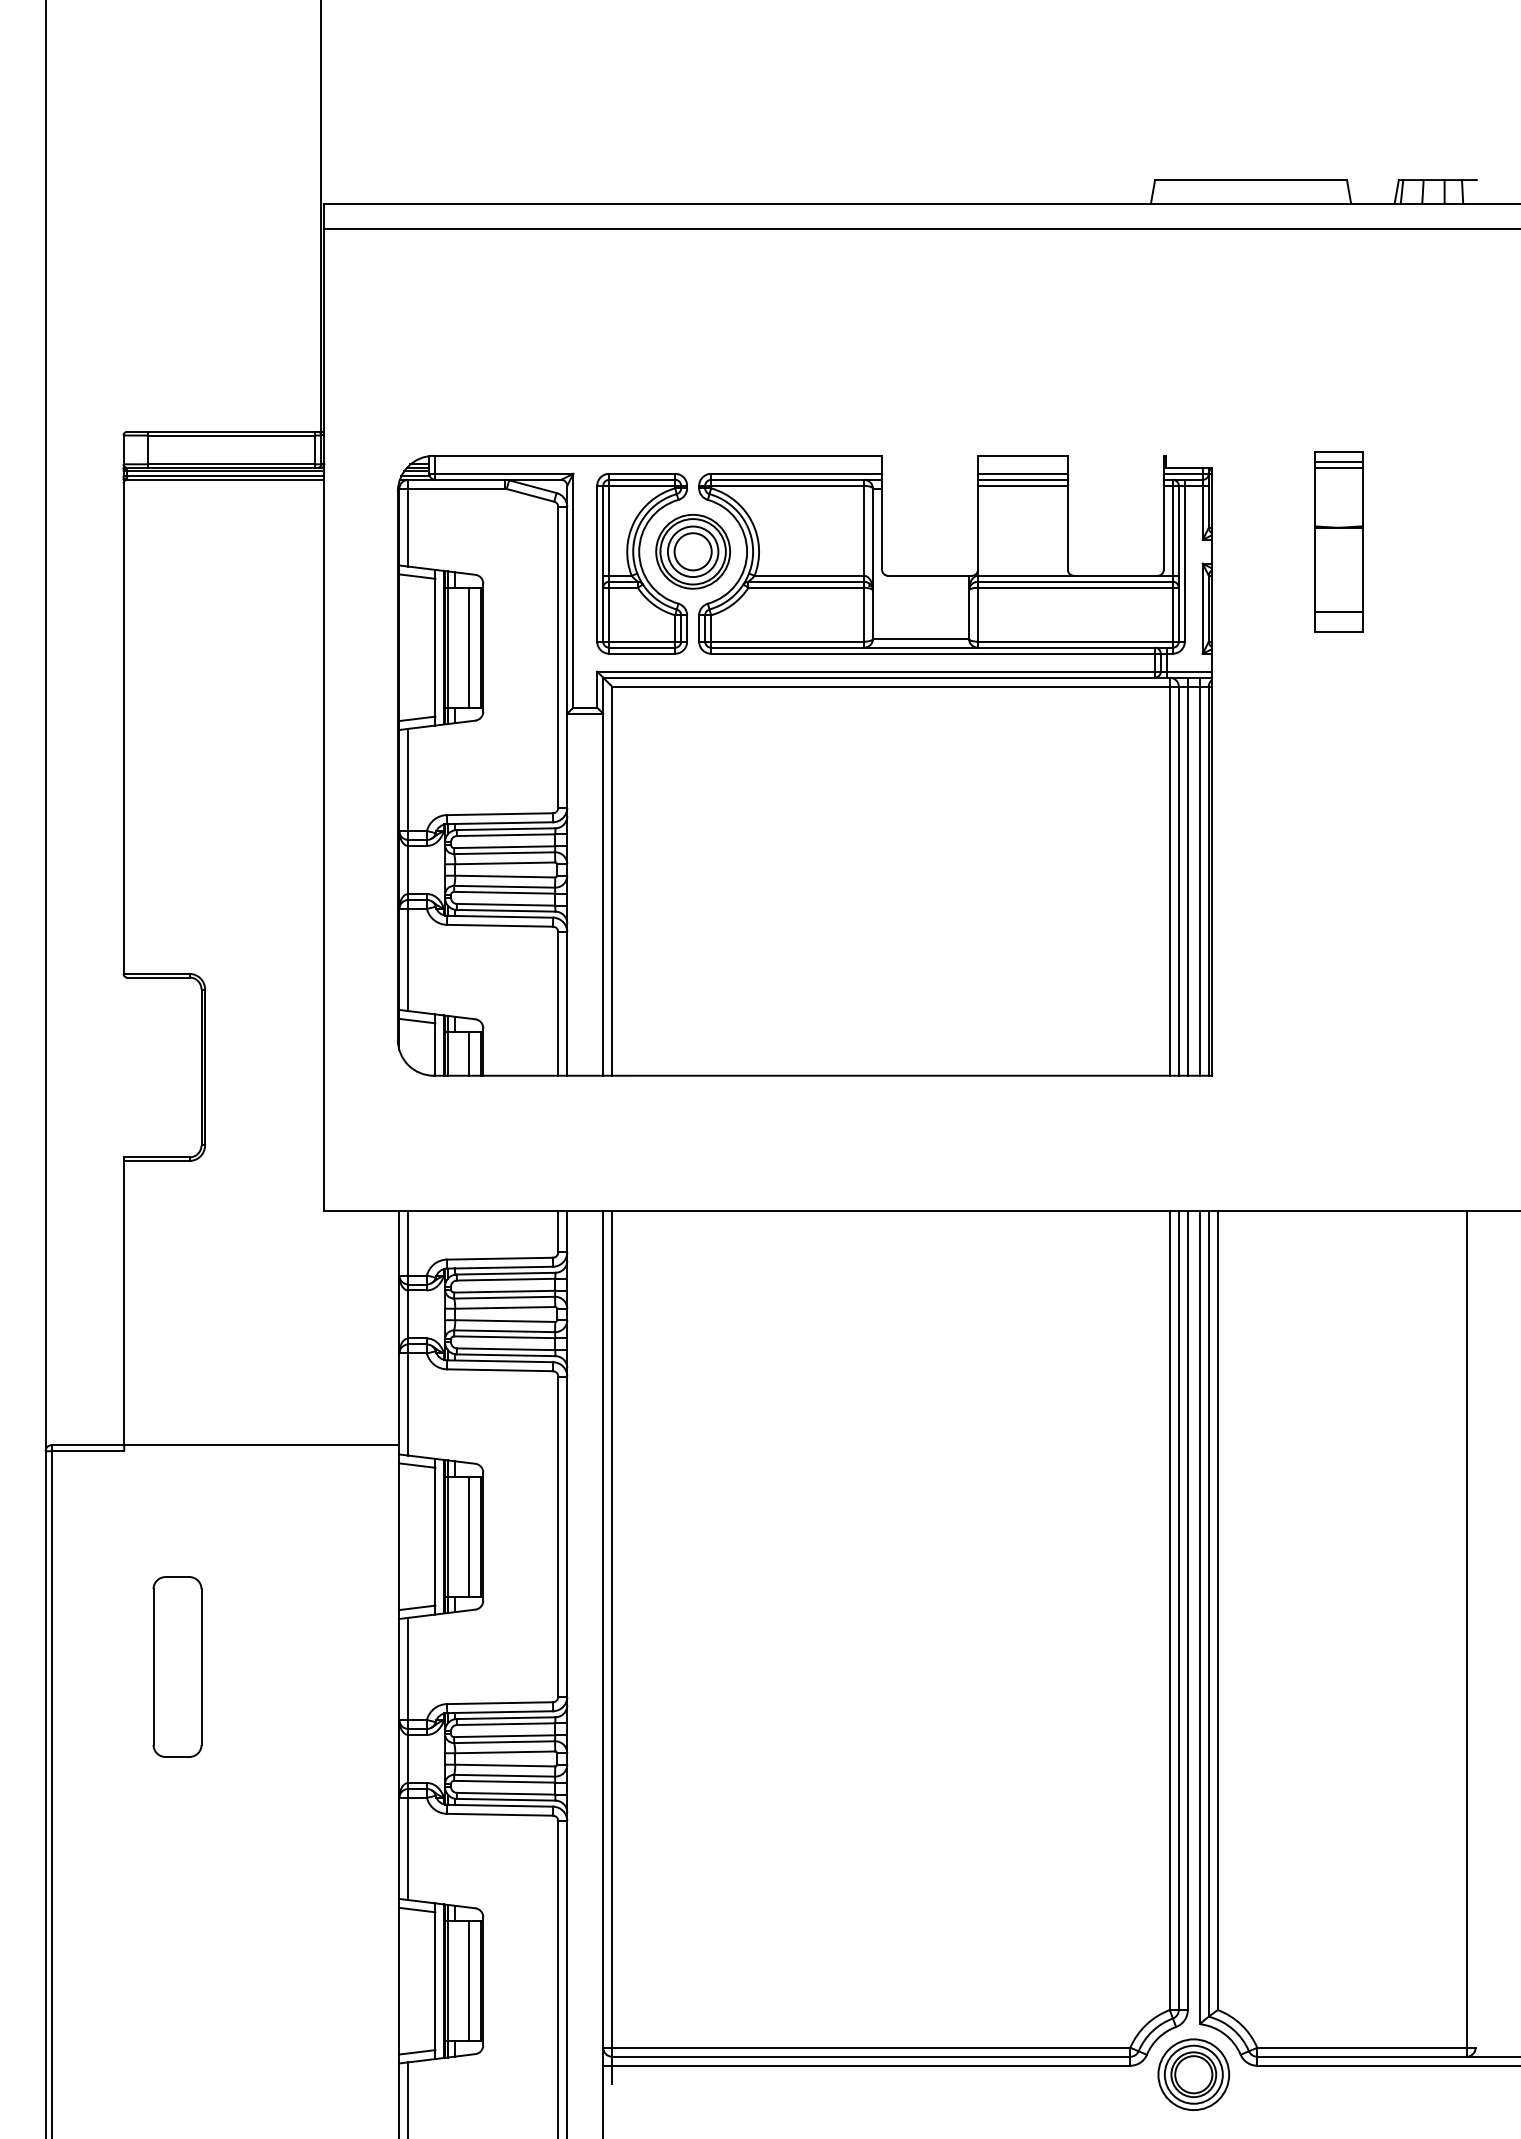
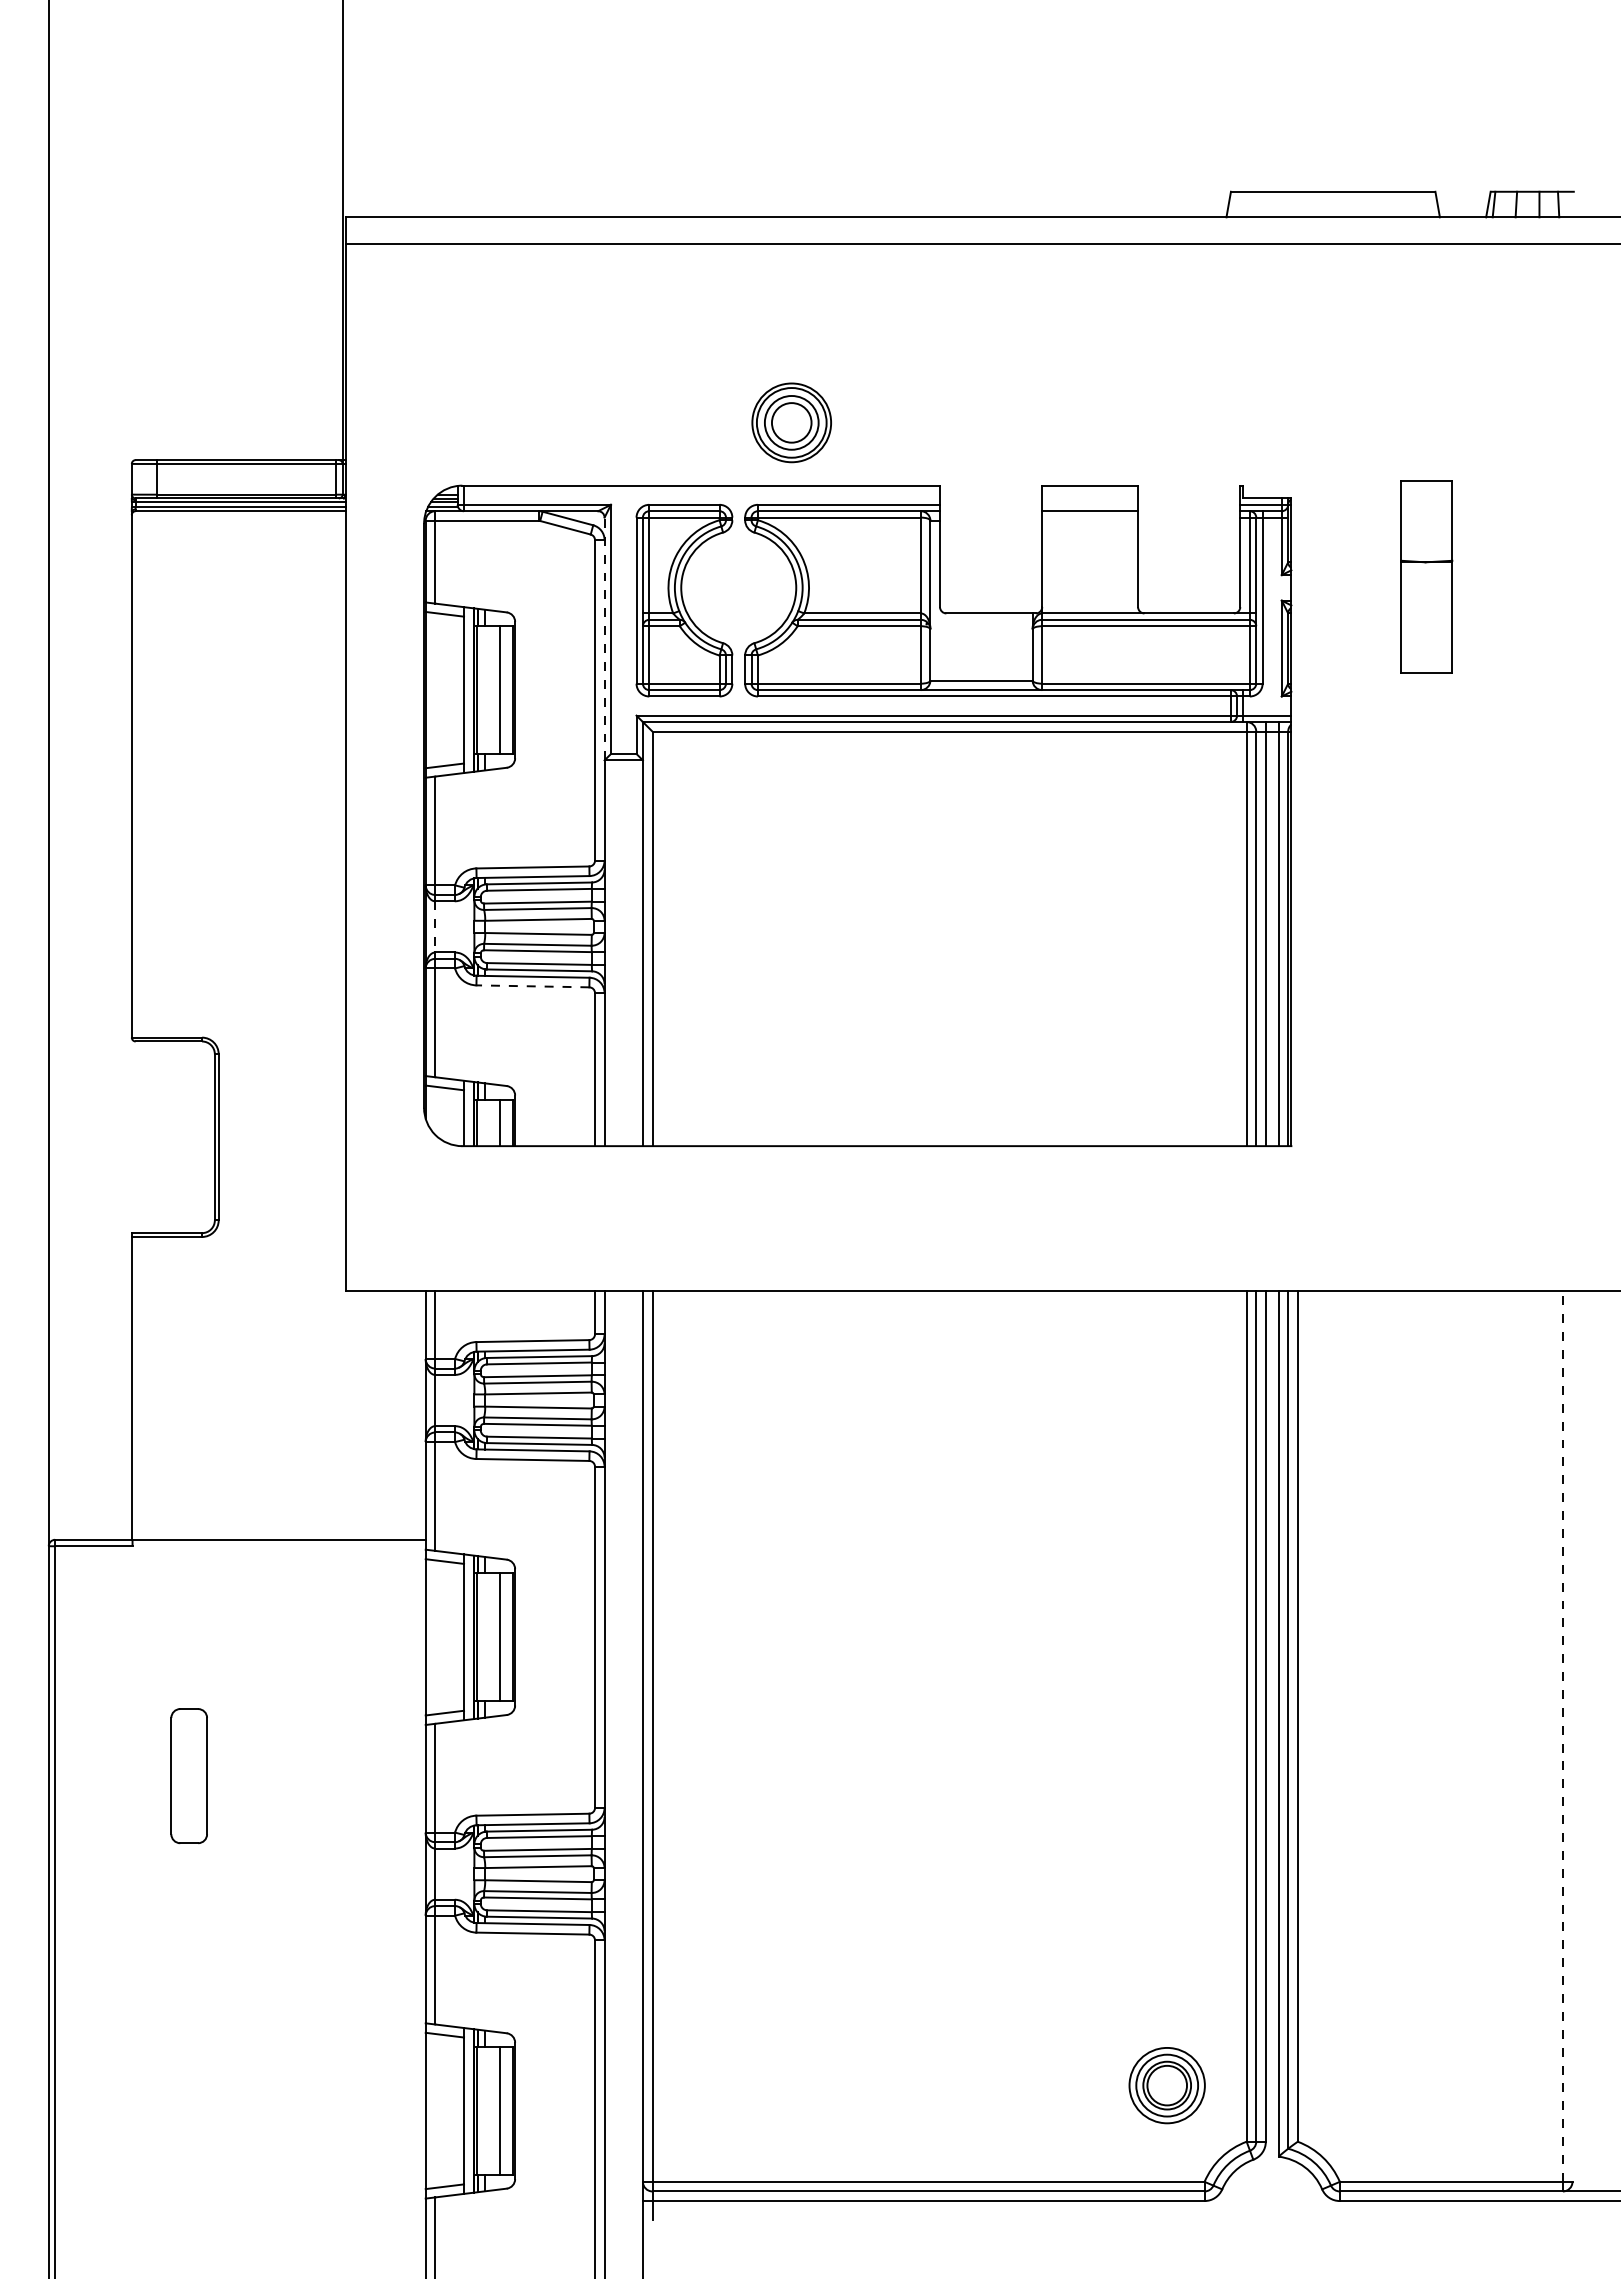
line: (1338, 462) -> (1426, 492), removed
line: (1338, 467) -> (1426, 498), removed
line: (1023, 473) -> (1090, 504), removed
line: (1023, 485) -> (1090, 517), removed
part: (692, 551) -> (791, 422), moved
line: (567, 599) -> (604, 638), solid -> dashed
line: (1338, 611) -> (1426, 651), removed
line: (408, 869) -> (435, 926), solid -> dashed
line: (499, 925) -> (532, 986), solid -> dashed
line: (1466, 1629) -> (1562, 1736), solid -> dashed
part: (176, 1666) -> (188, 1775), size x0.7
part: (1193, 2074) -> (1166, 2085), moved

